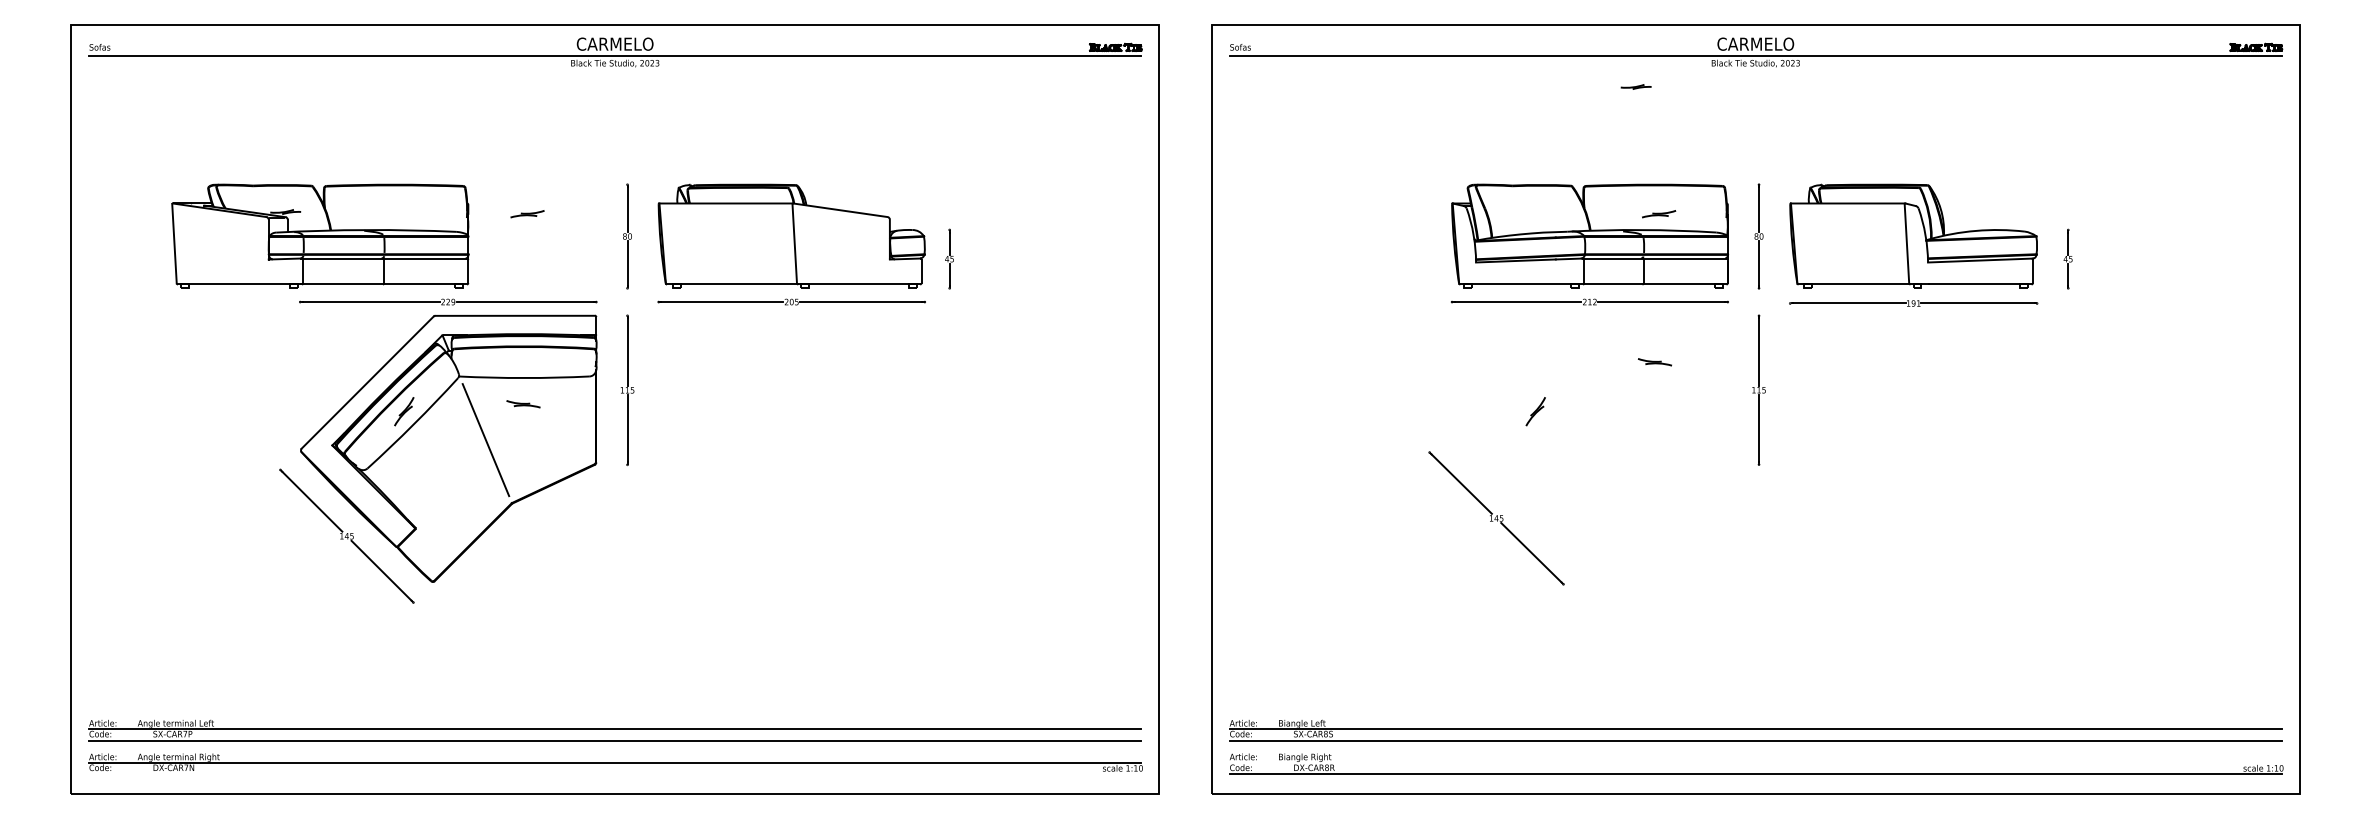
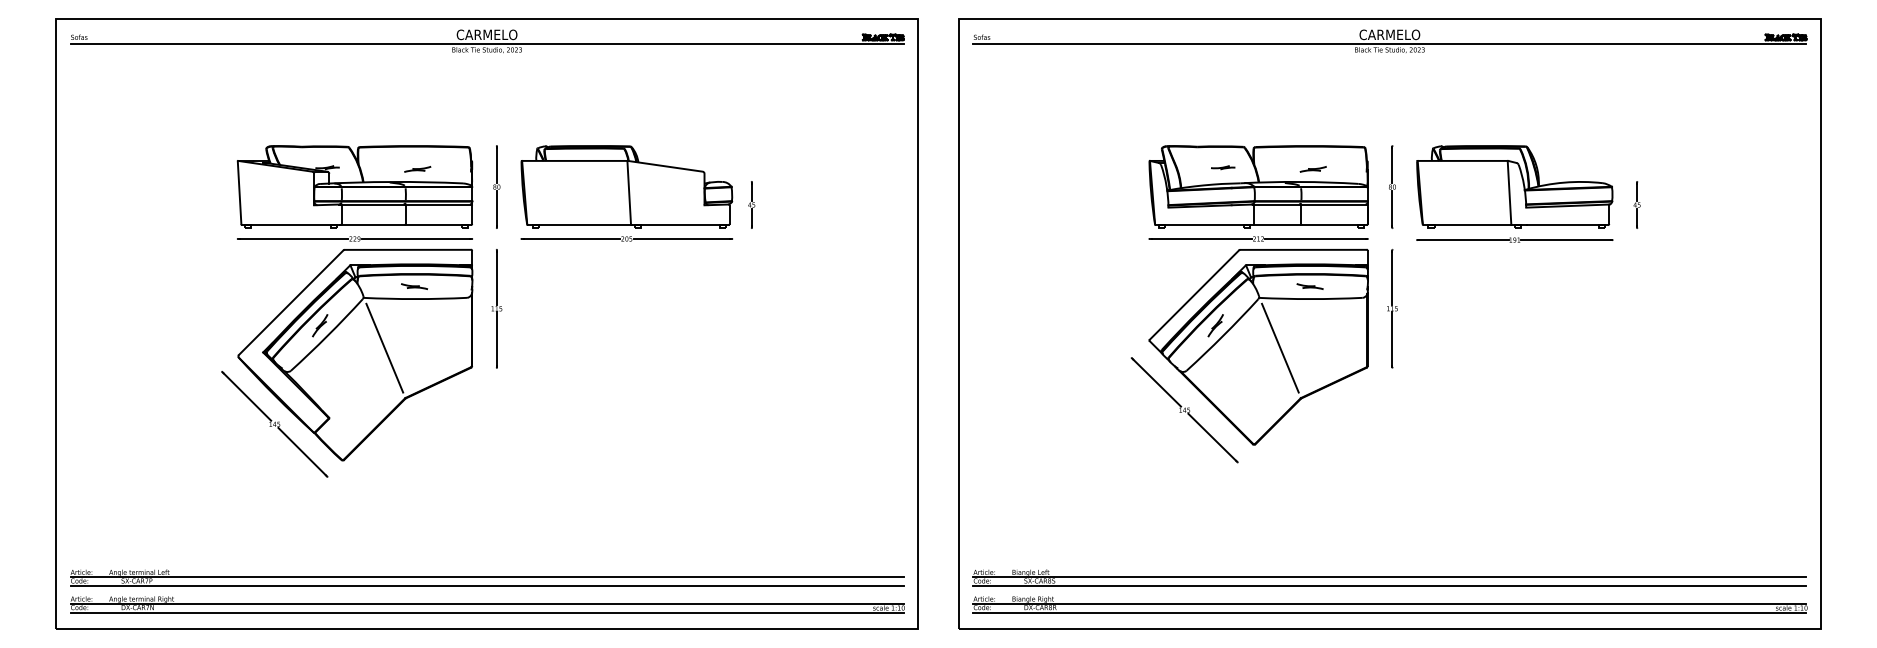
part: (1635, 86) -> (1222, 167), moved
part: (320, 235) -> (355, 186), moved
part: (523, 404) -> (414, 286), moved
part: (1590, 438) -> (1259, 346), added
line: (1755, 763) -> (1389, 604), added
line: (614, 774) -> (486, 612), added

